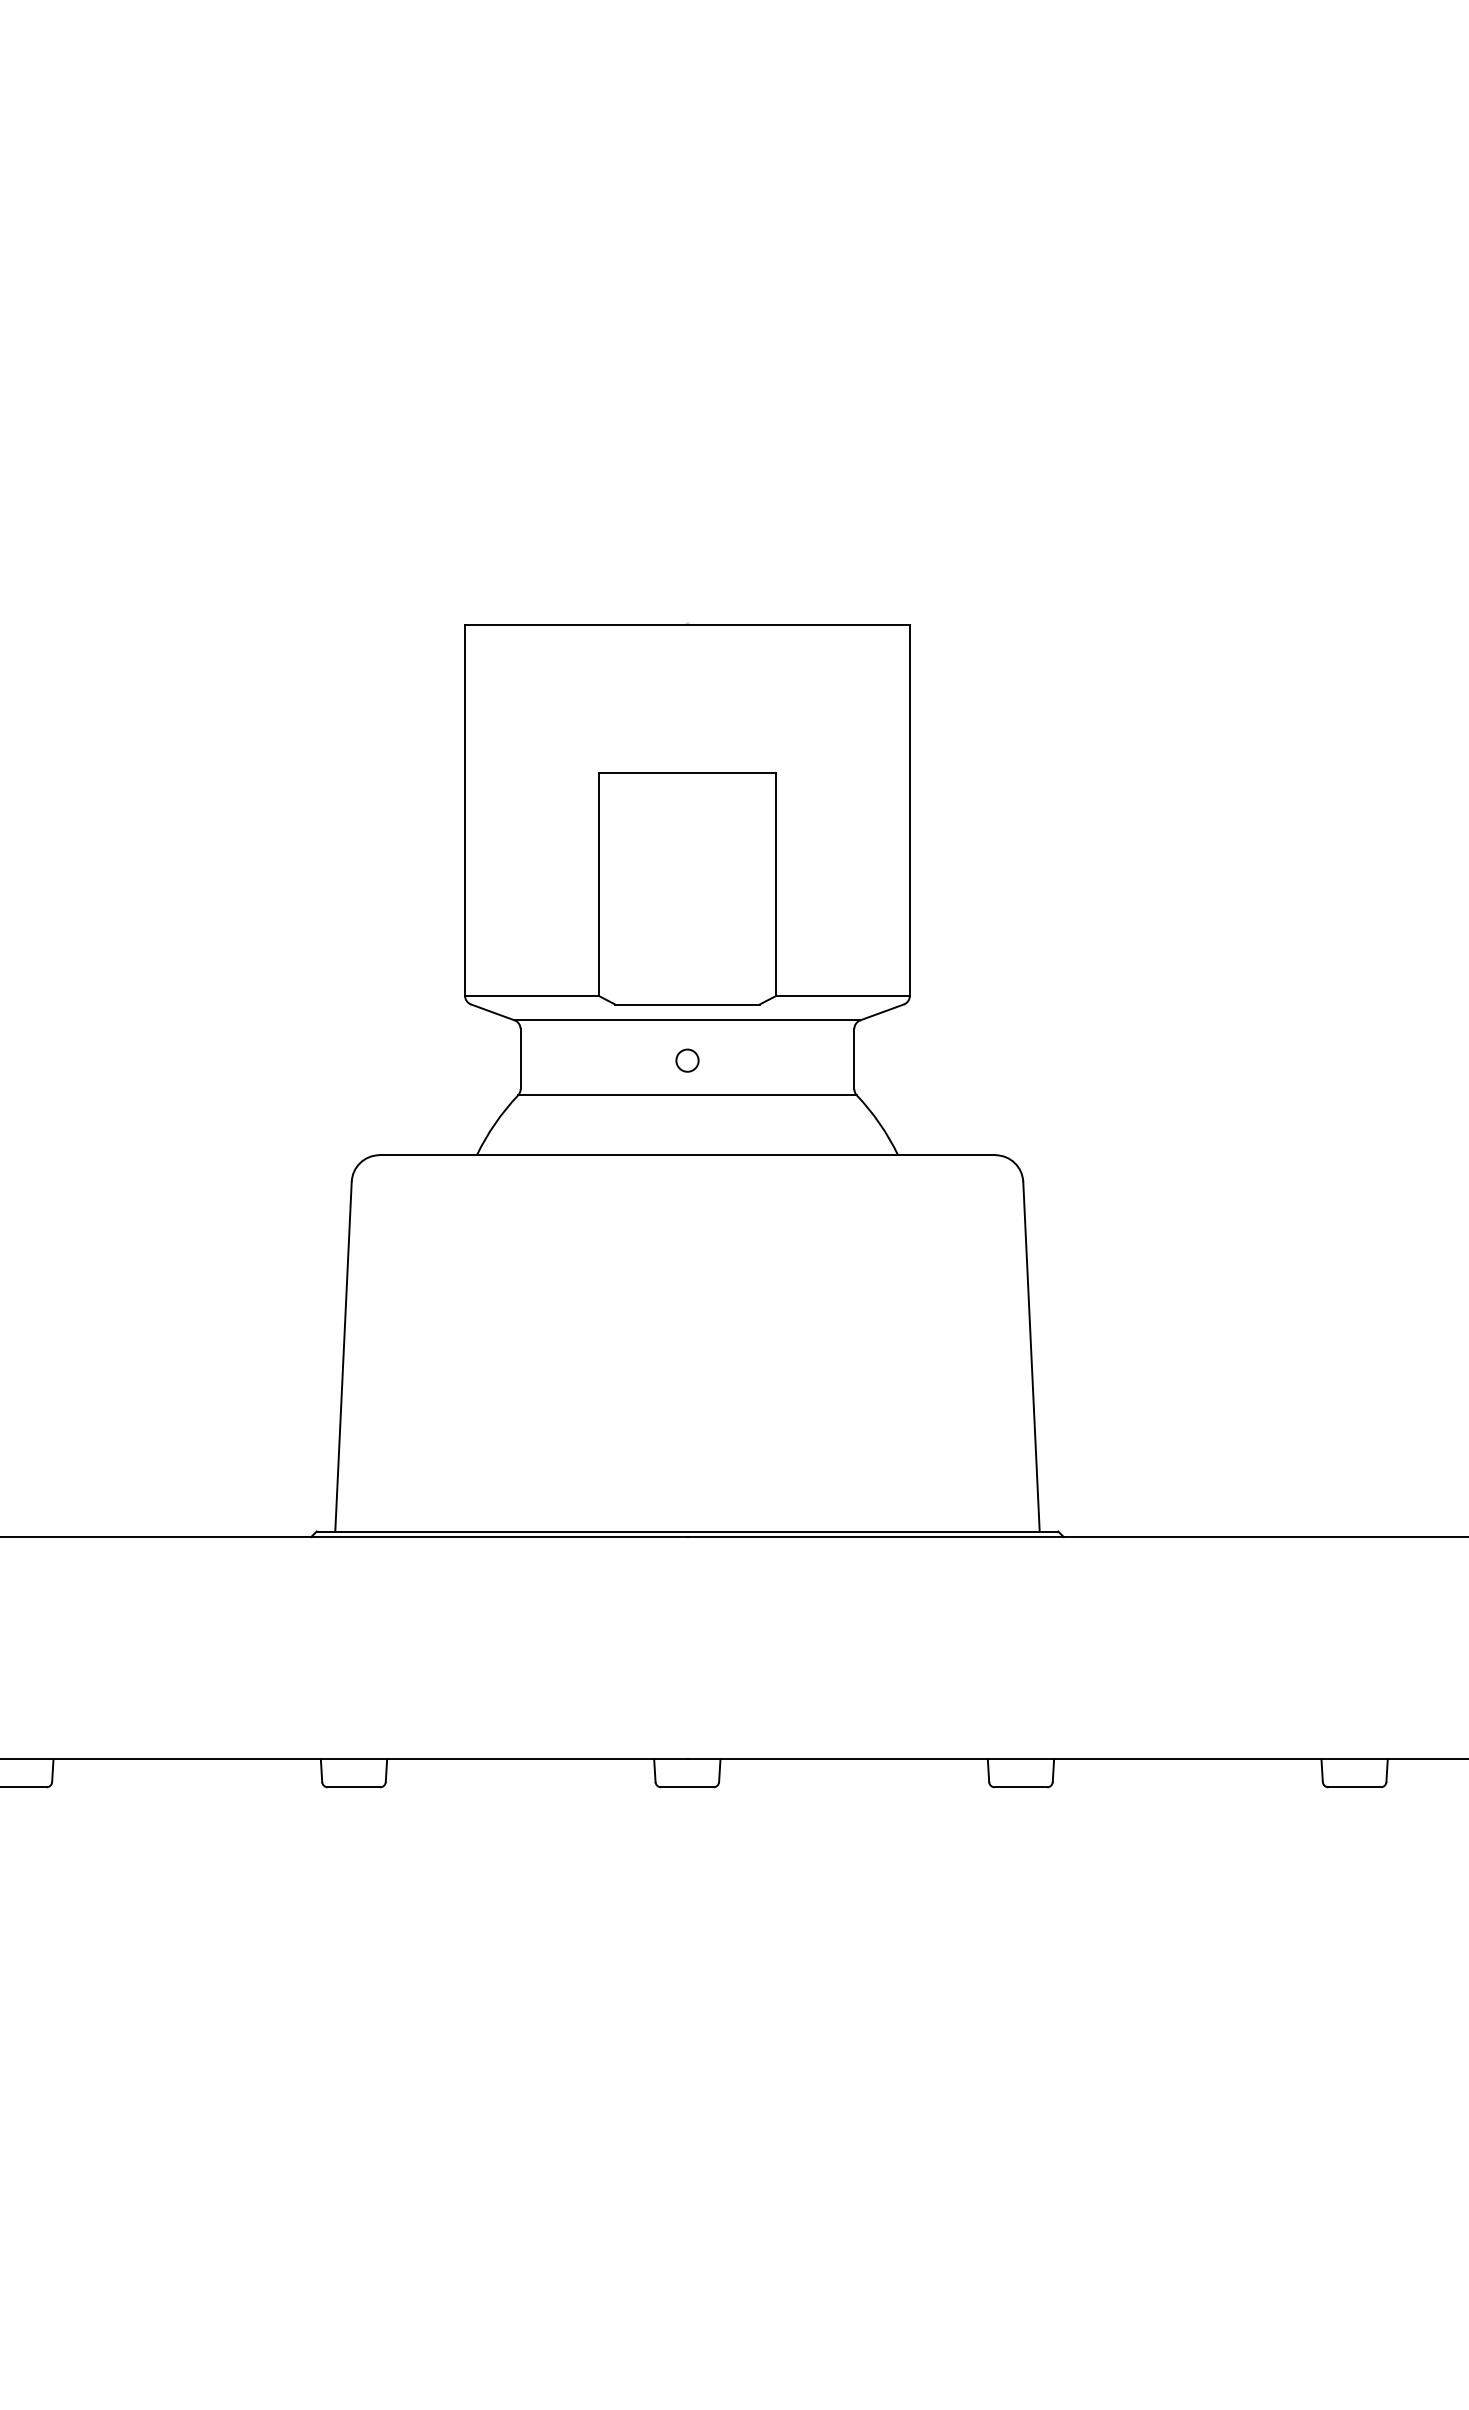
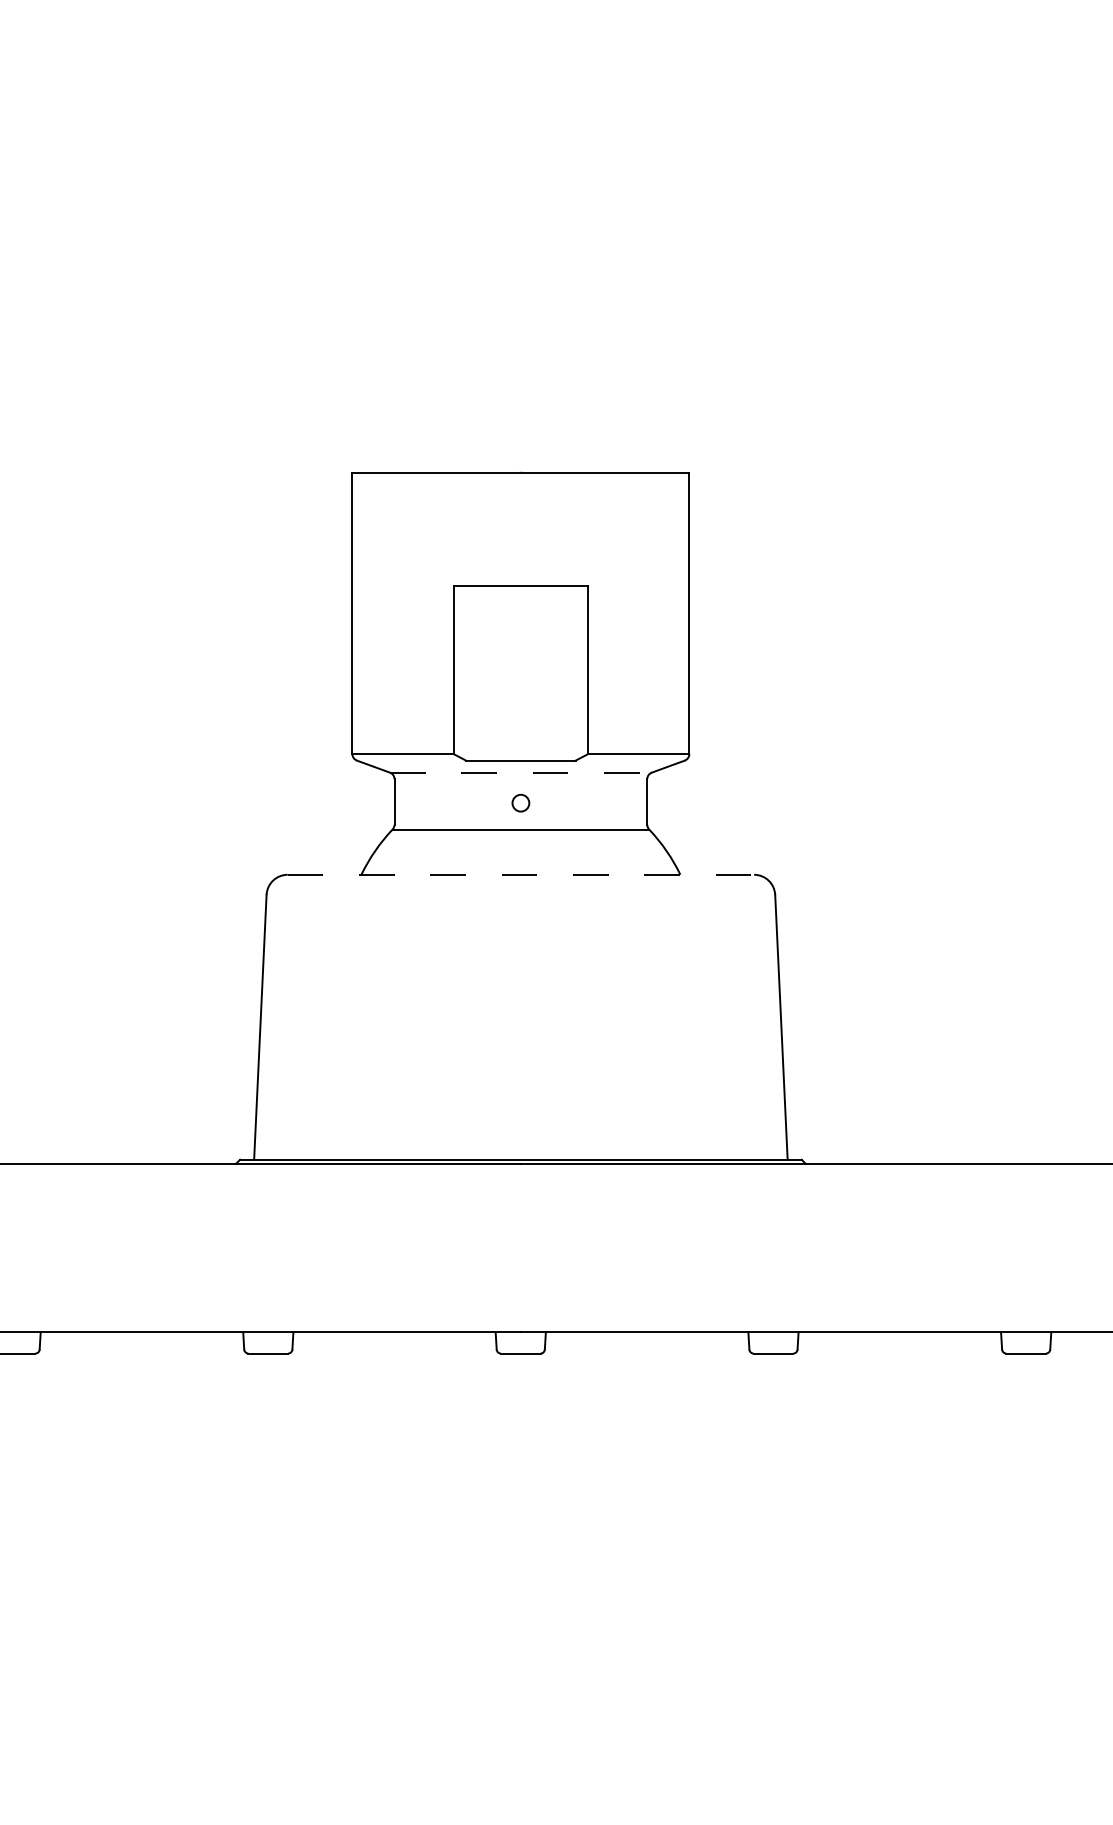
line: (687, 1020) -> (520, 772), solid -> dashed
line: (687, 1155) -> (520, 875), solid -> dashed

